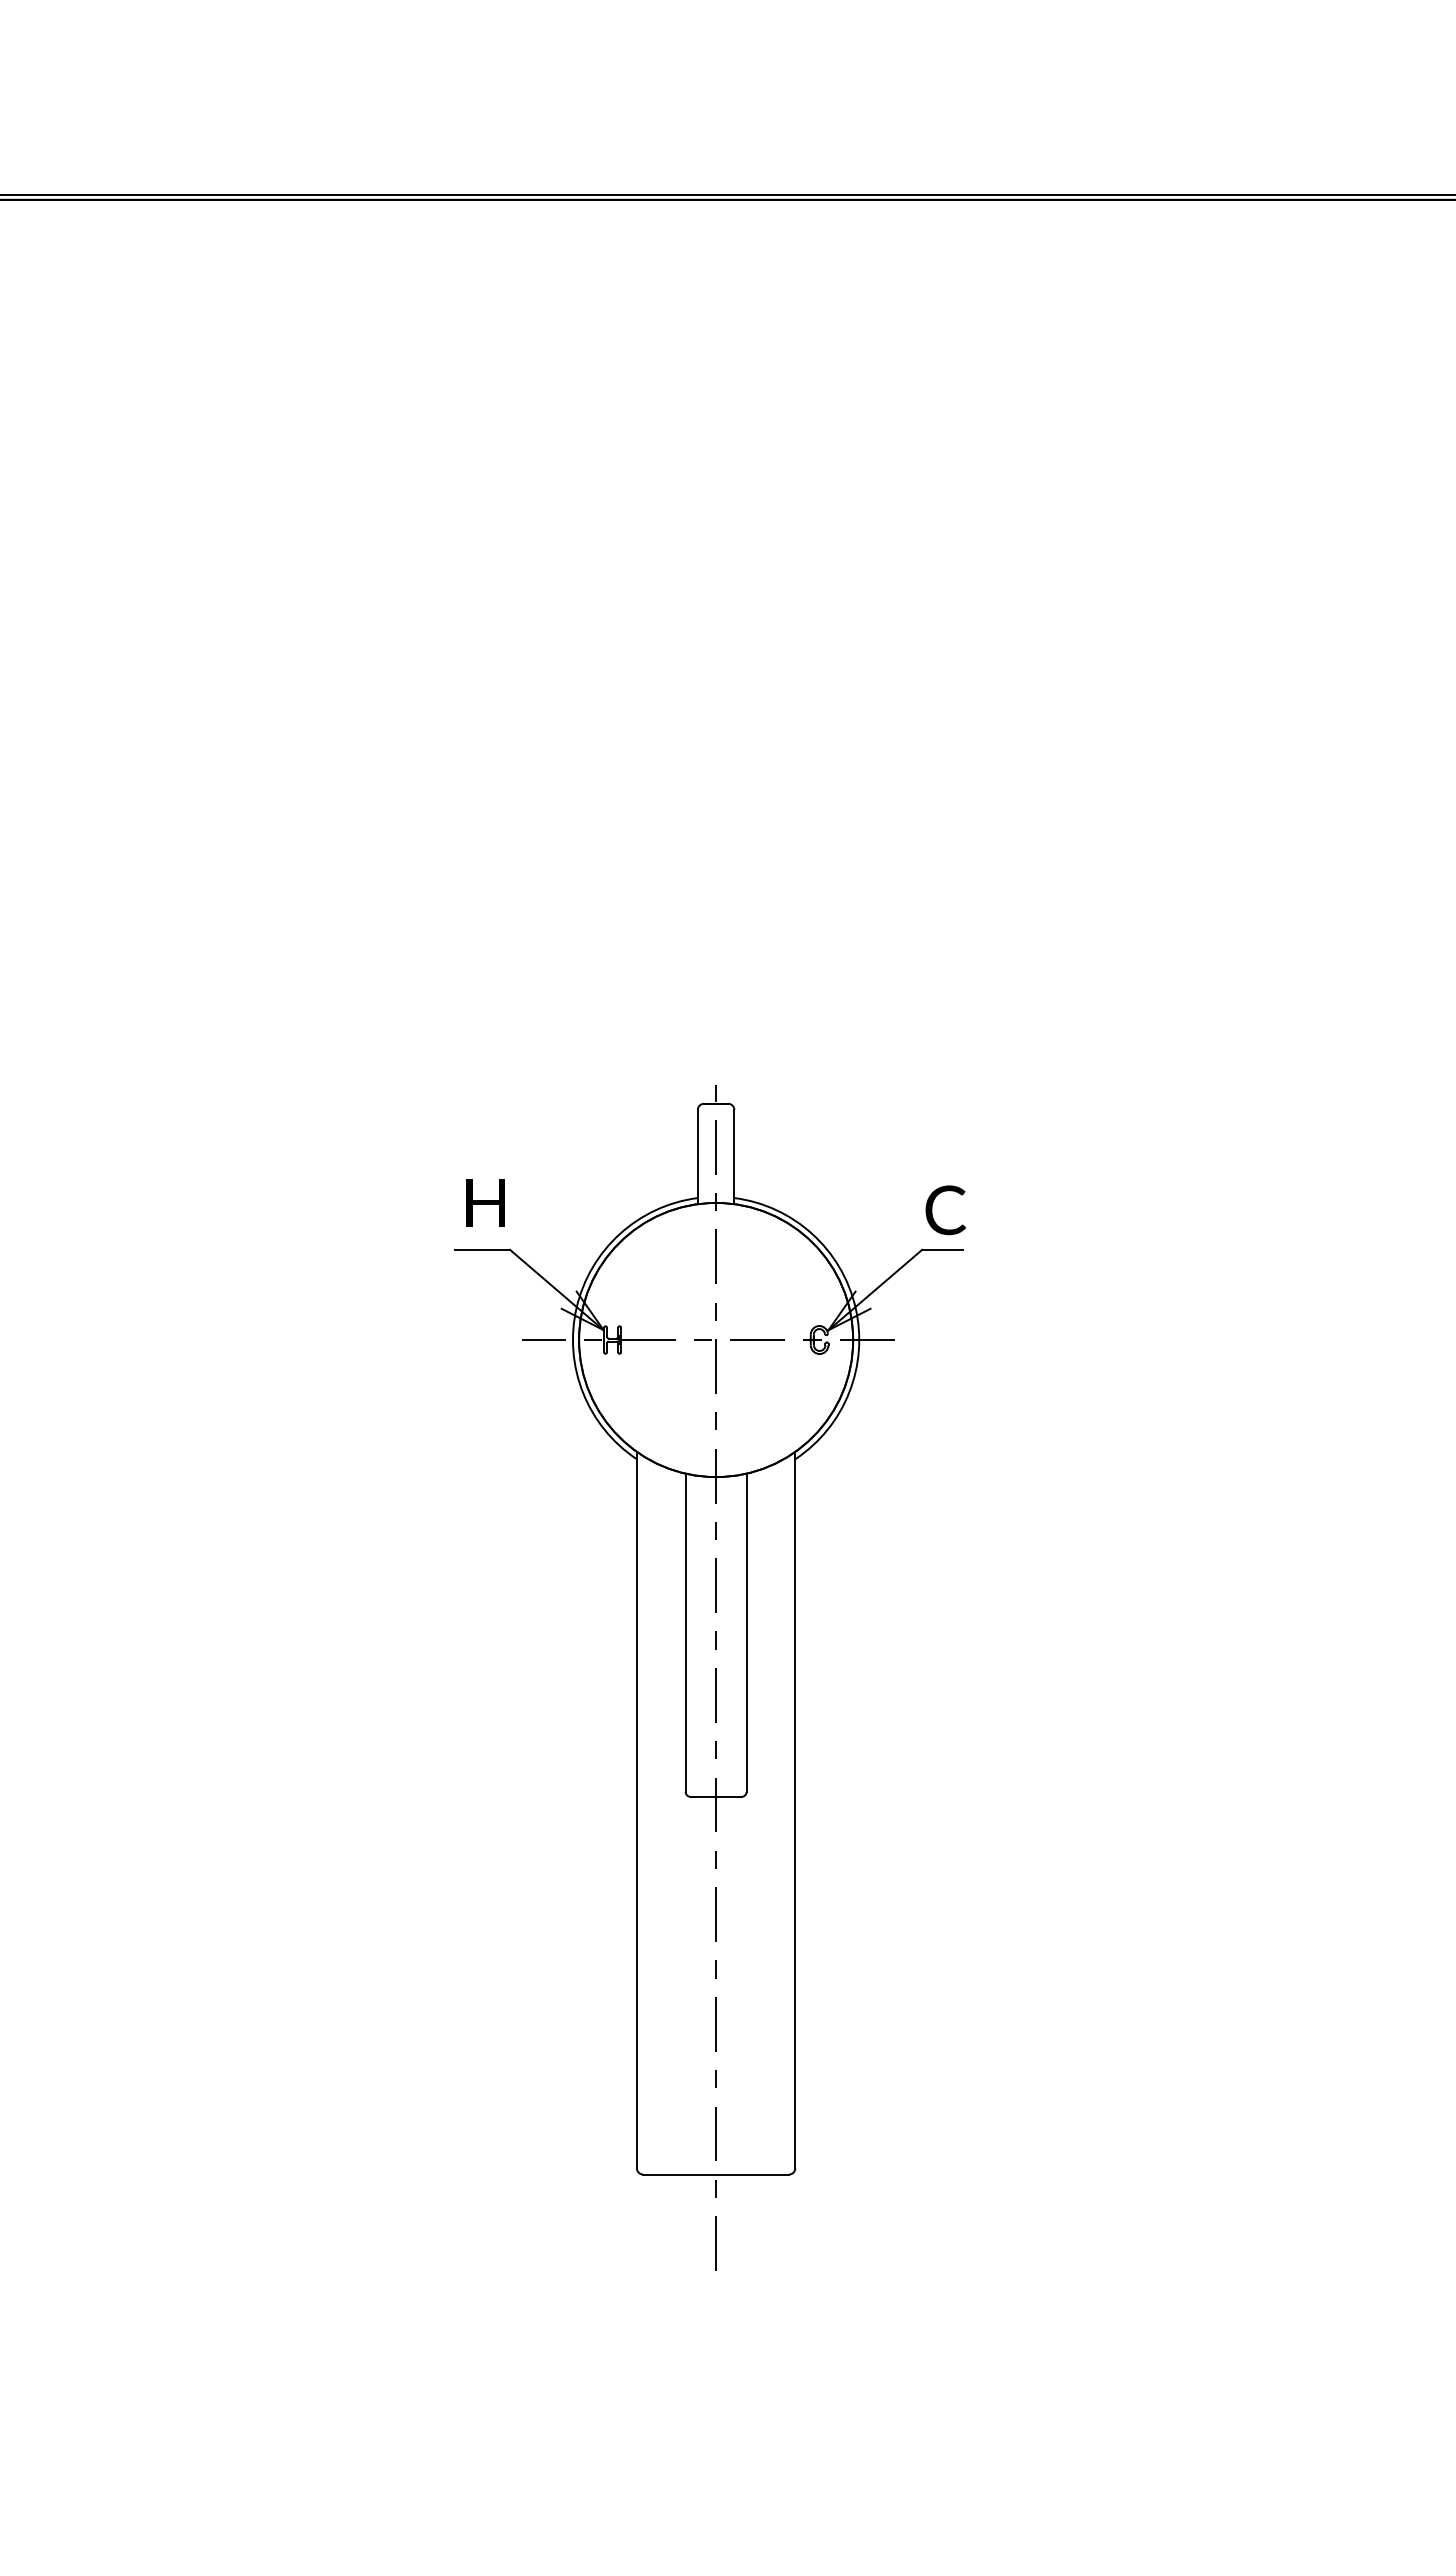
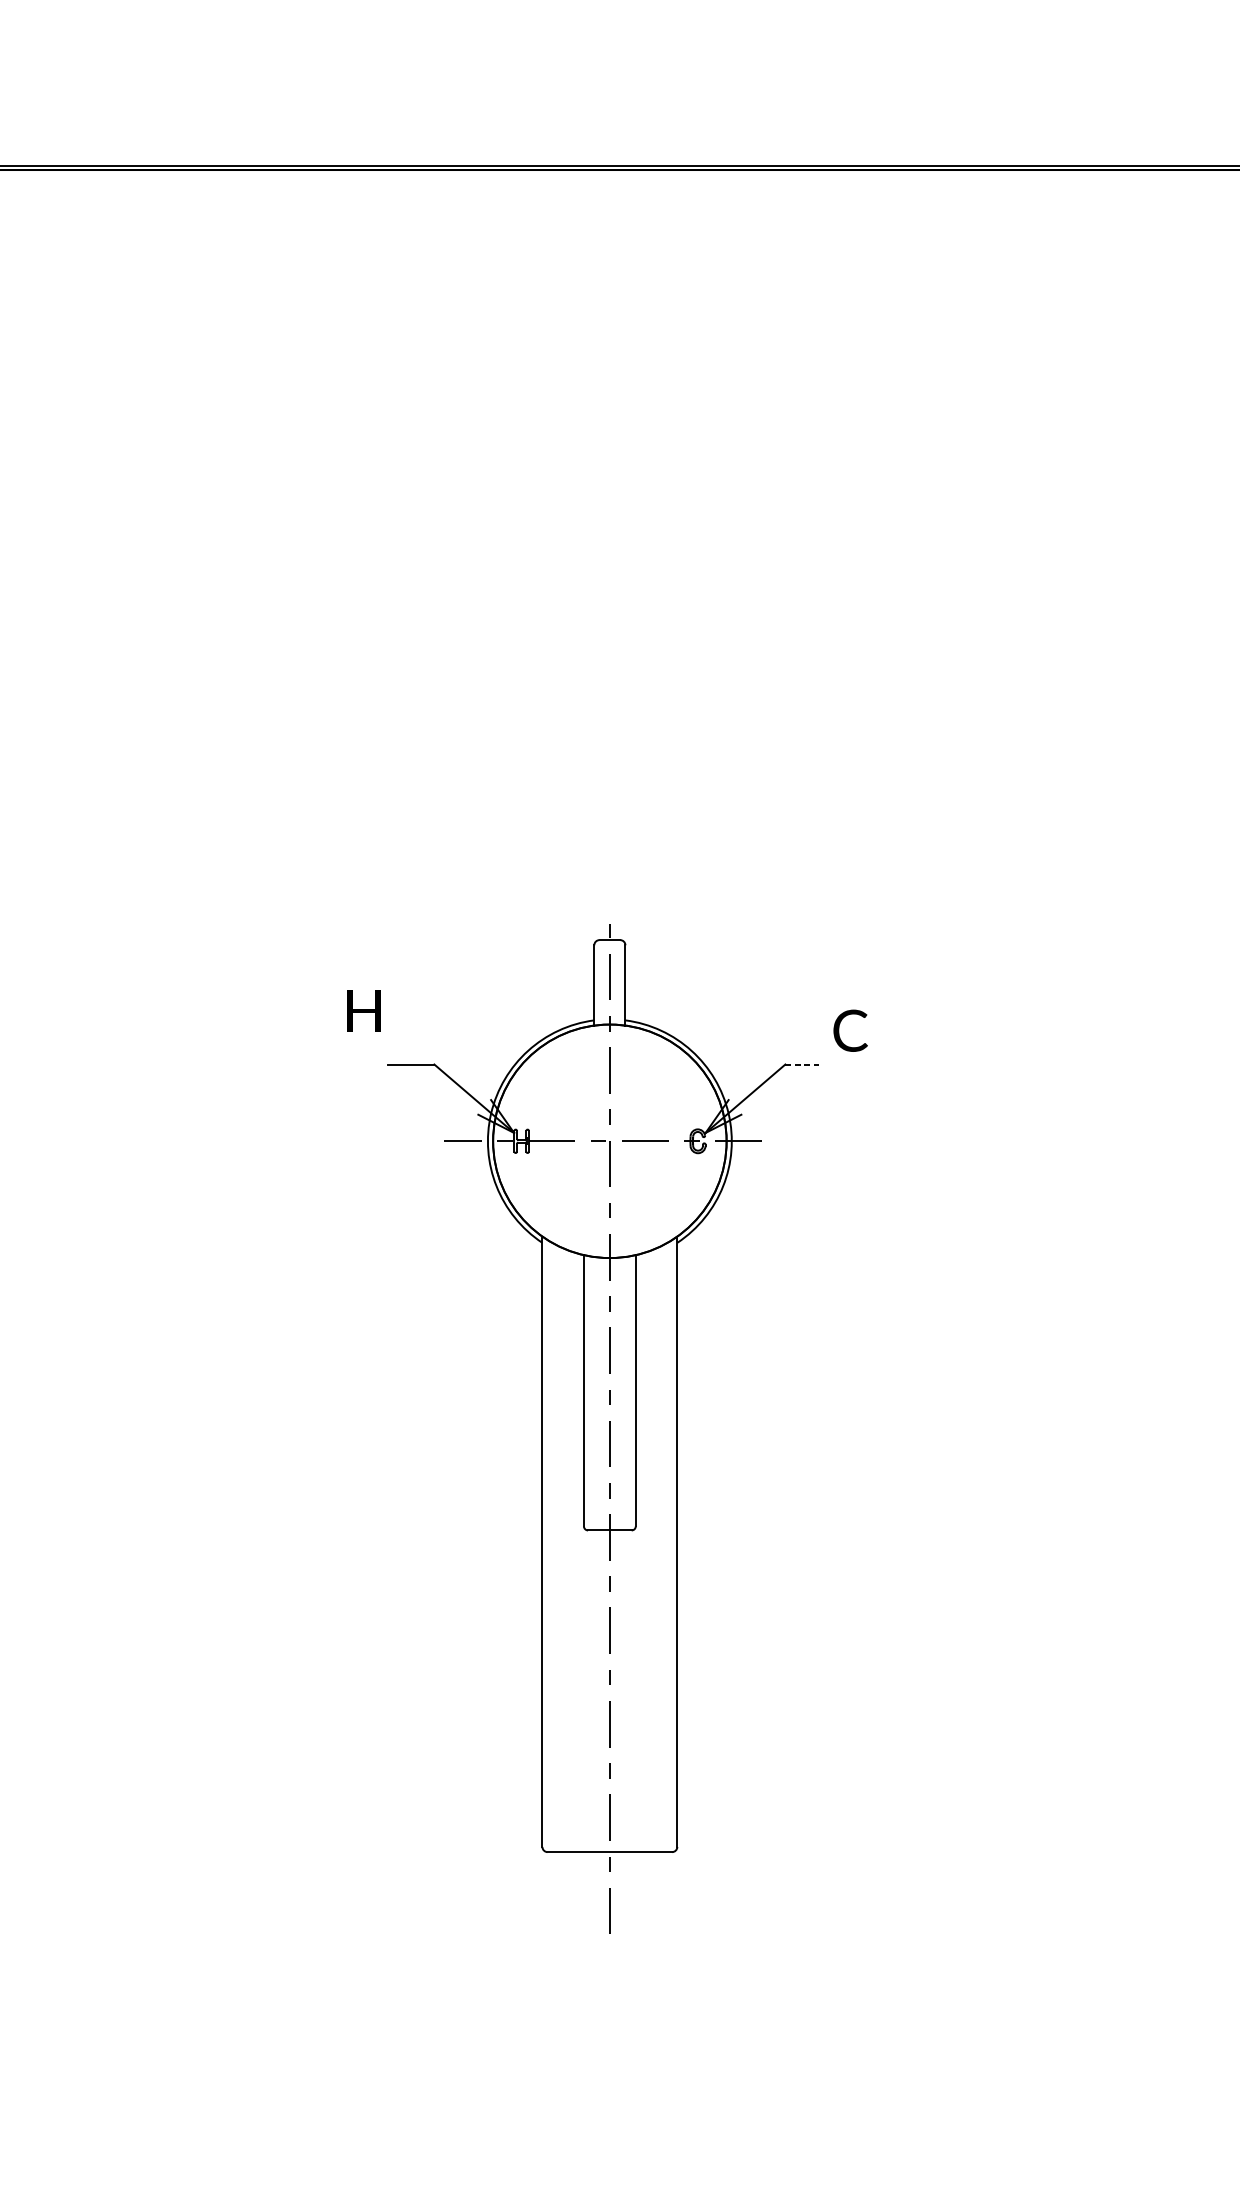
text: (485, 1202) -> (364, 1010), moved
text: (945, 1210) -> (850, 1030), moved
line: (942, 1249) -> (802, 1064), solid -> dashed

